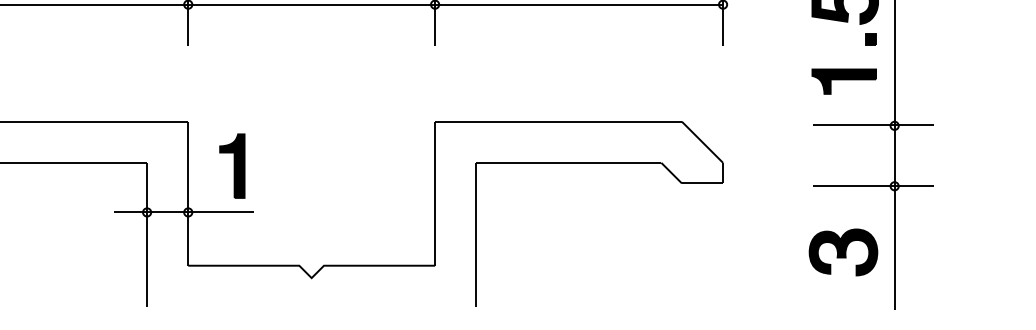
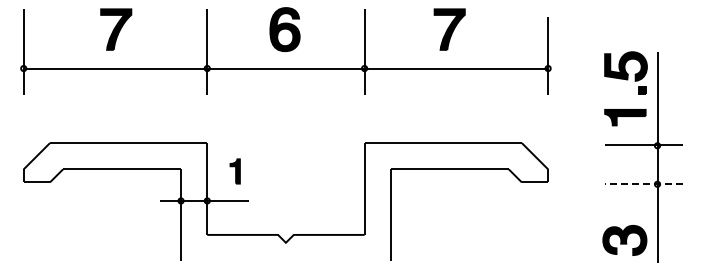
part: (230, 166) -> (234, 171), size x0.6
line: (874, 186) -> (644, 184), solid -> dashed
part: (842, 252) -> (624, 240), moved

